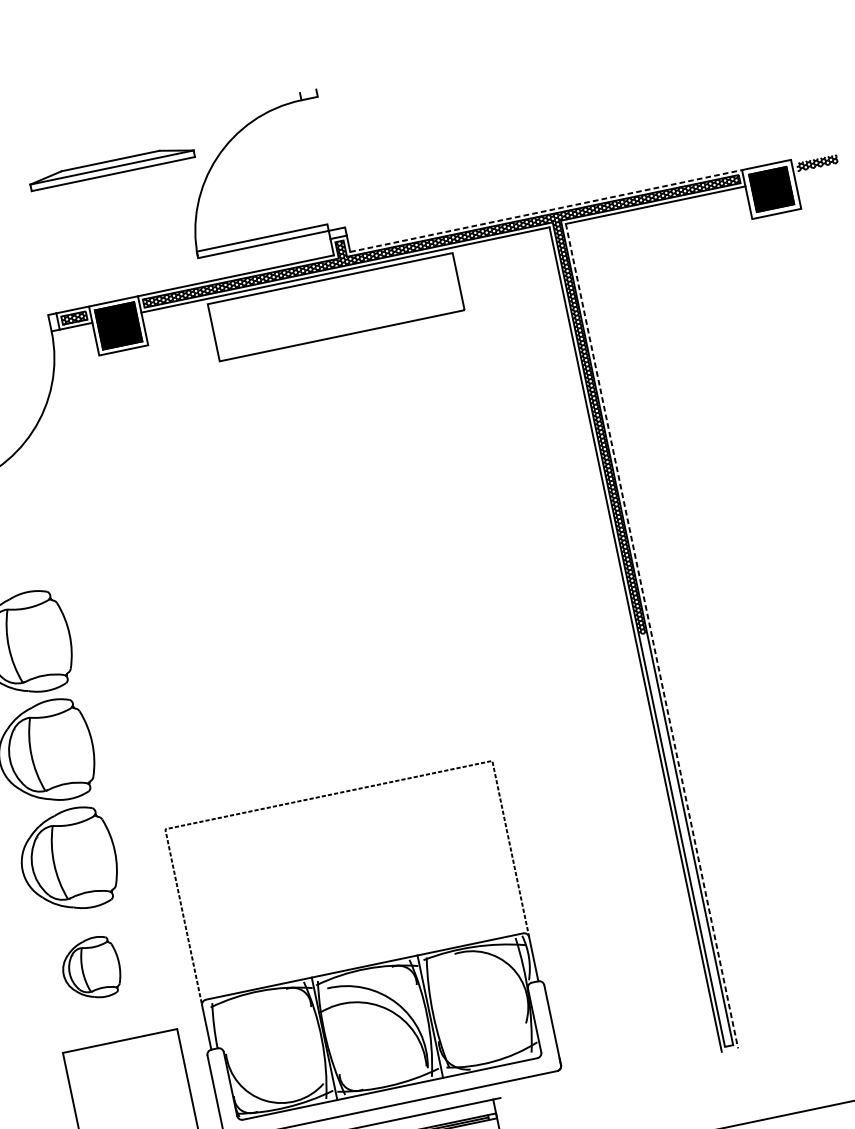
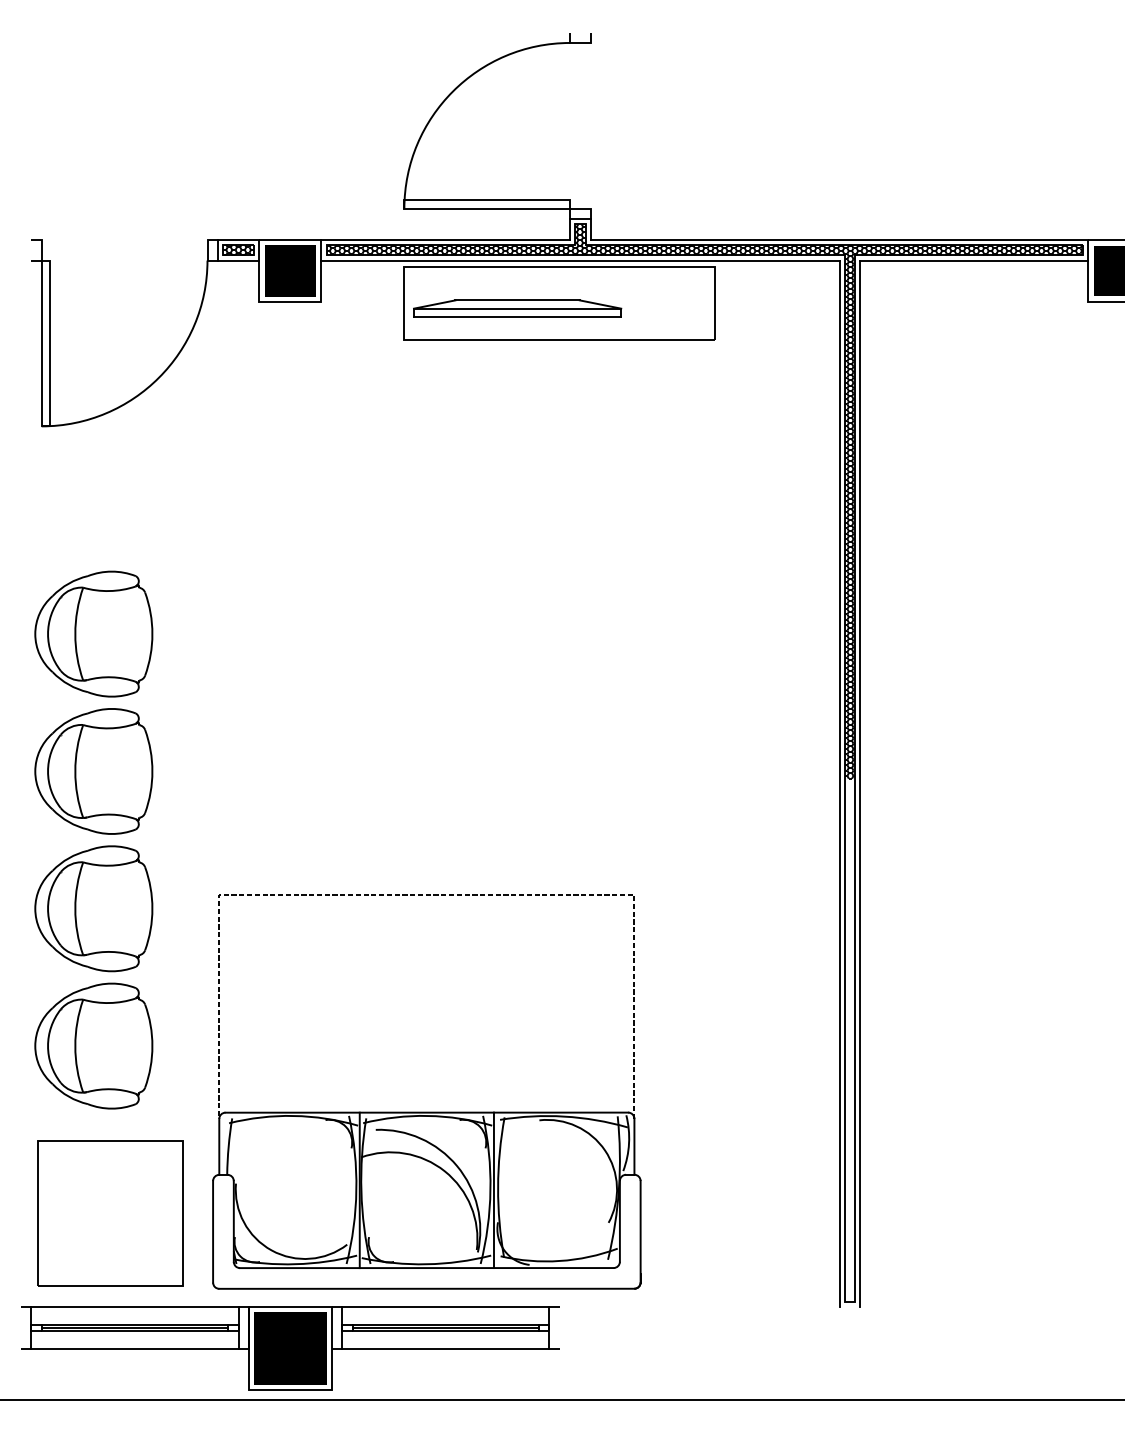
part: (111, 167) -> (517, 308), moved
line: (546, 210) -> (839, 239), dashed -> solid
line: (652, 636) -> (860, 784), dashed -> solid
part: (90, 968) -> (93, 1045), size x1.67

